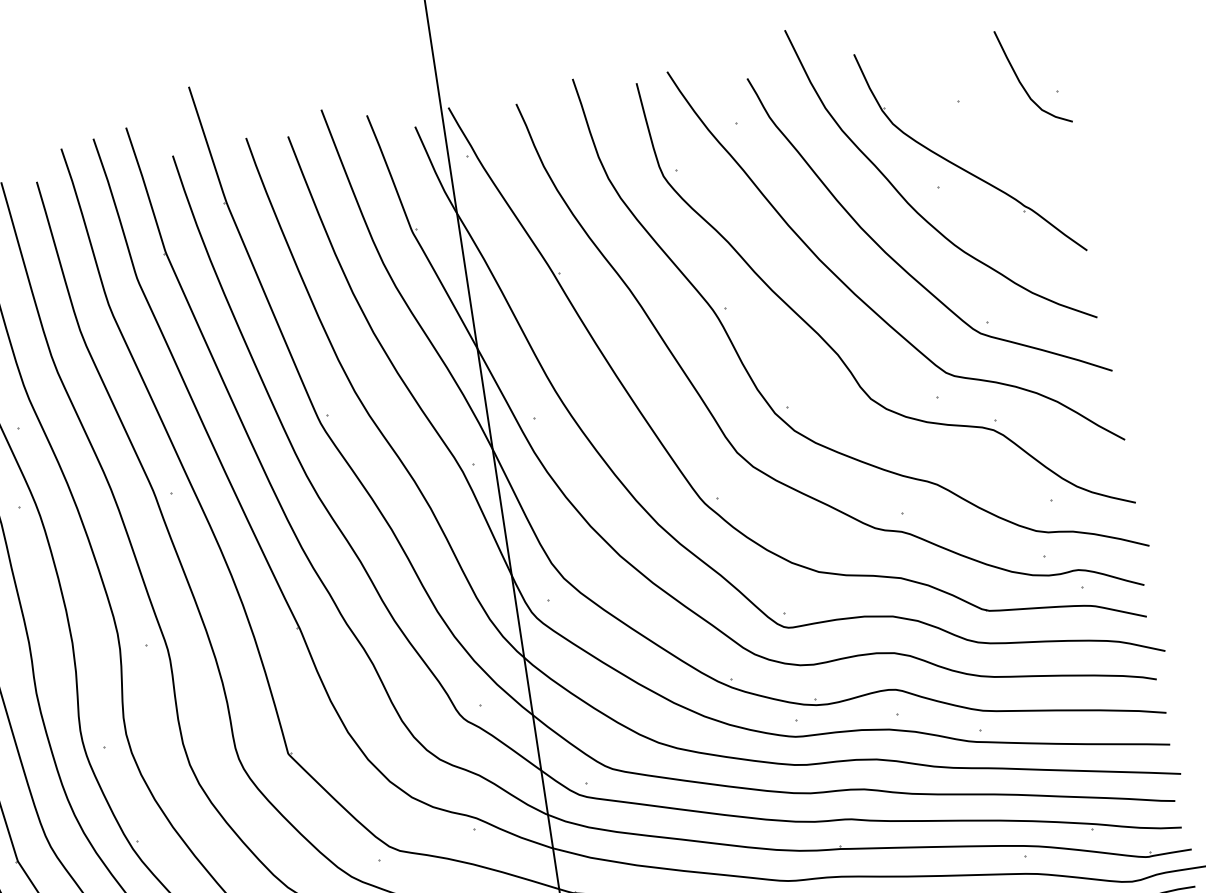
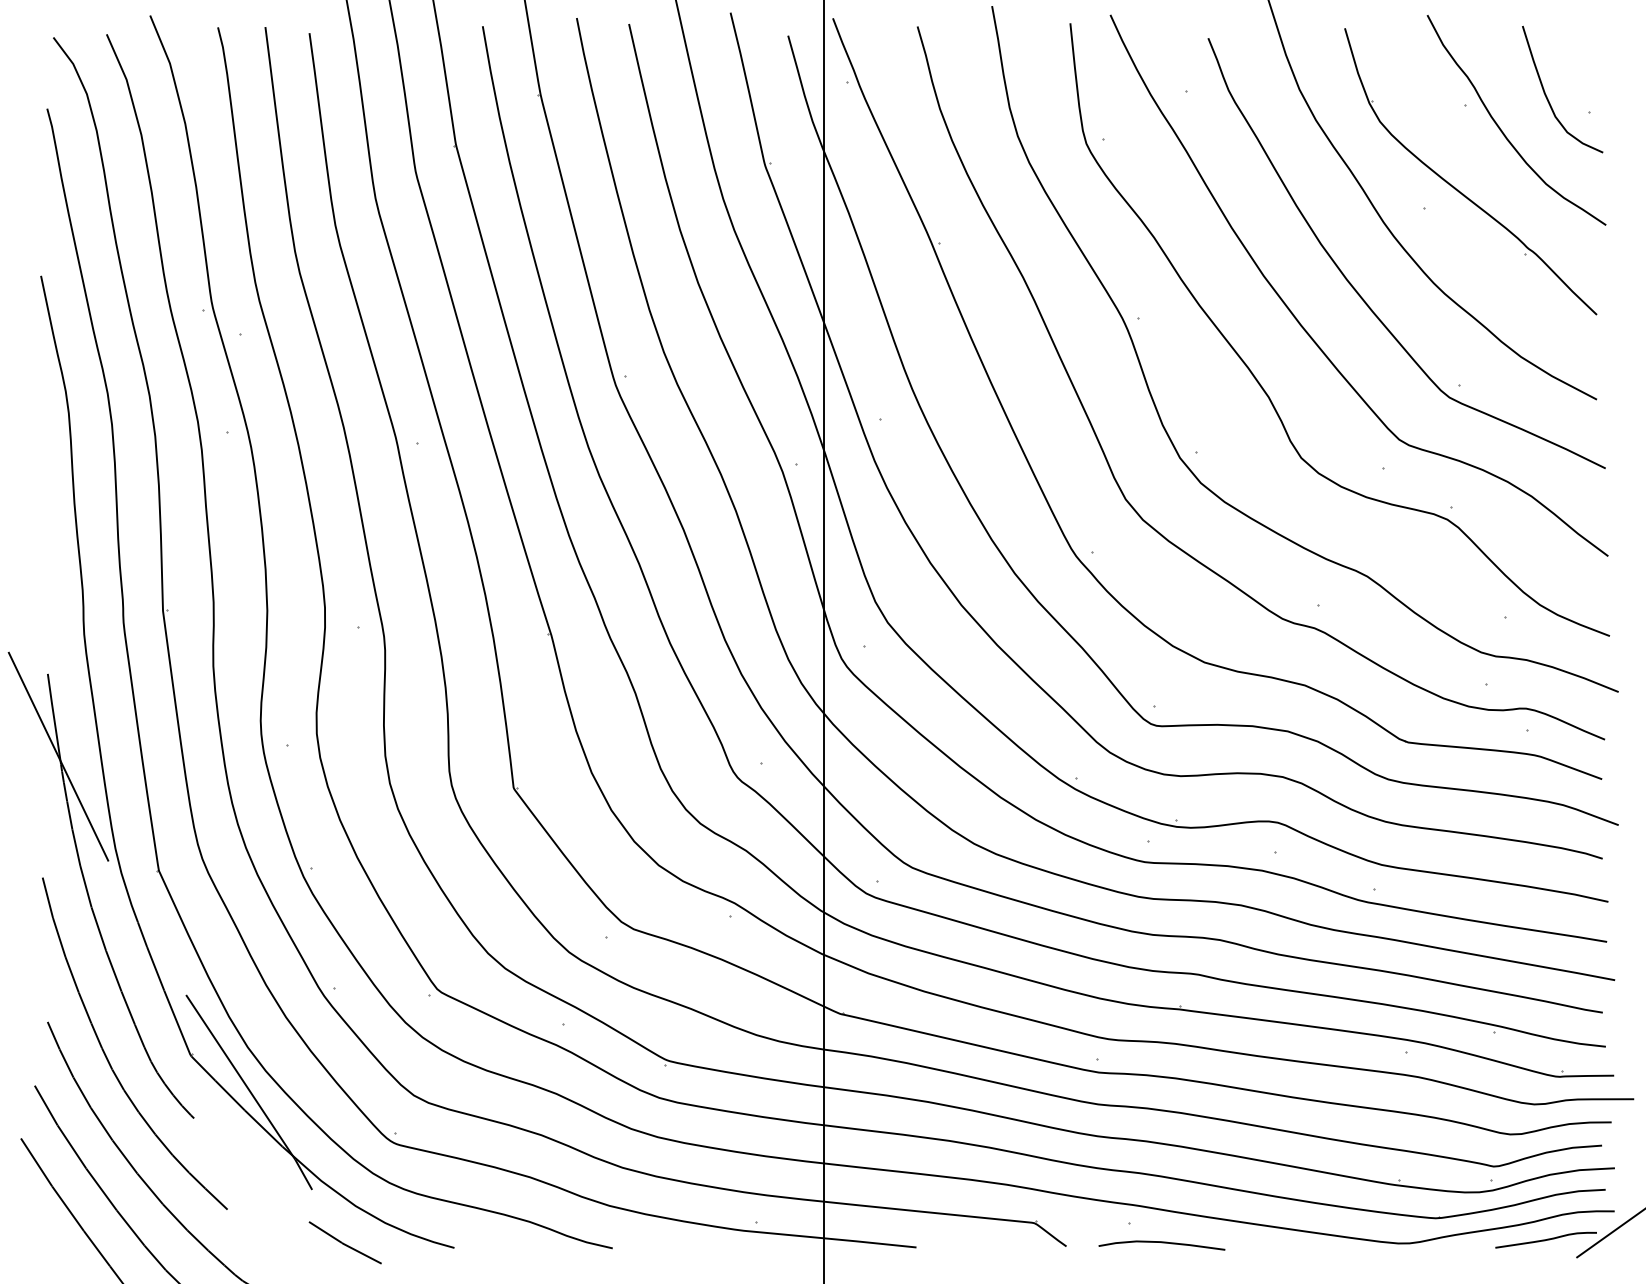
curve: (990, 116) -> (1502, 130), added

